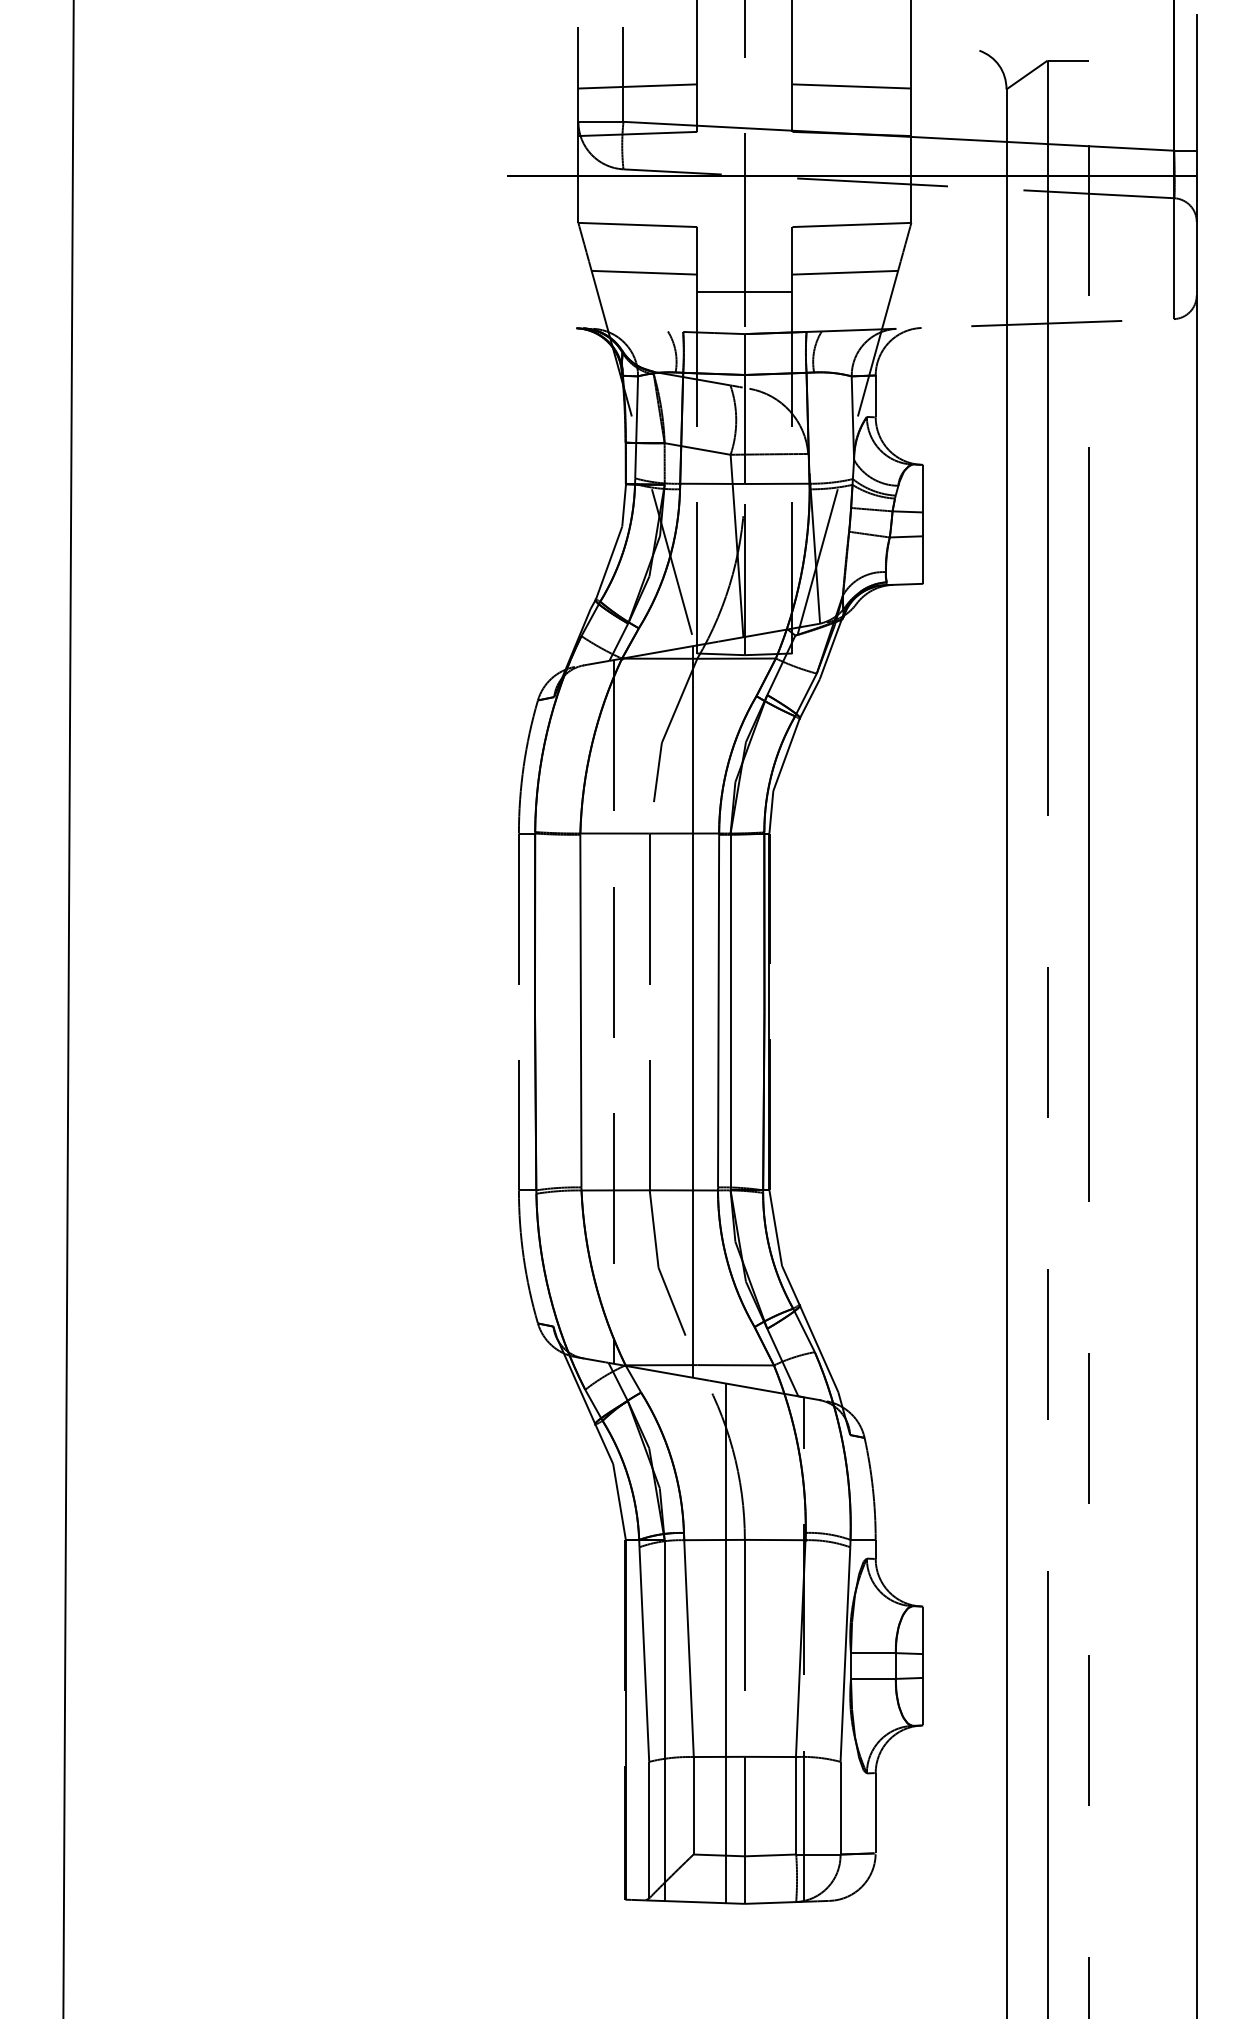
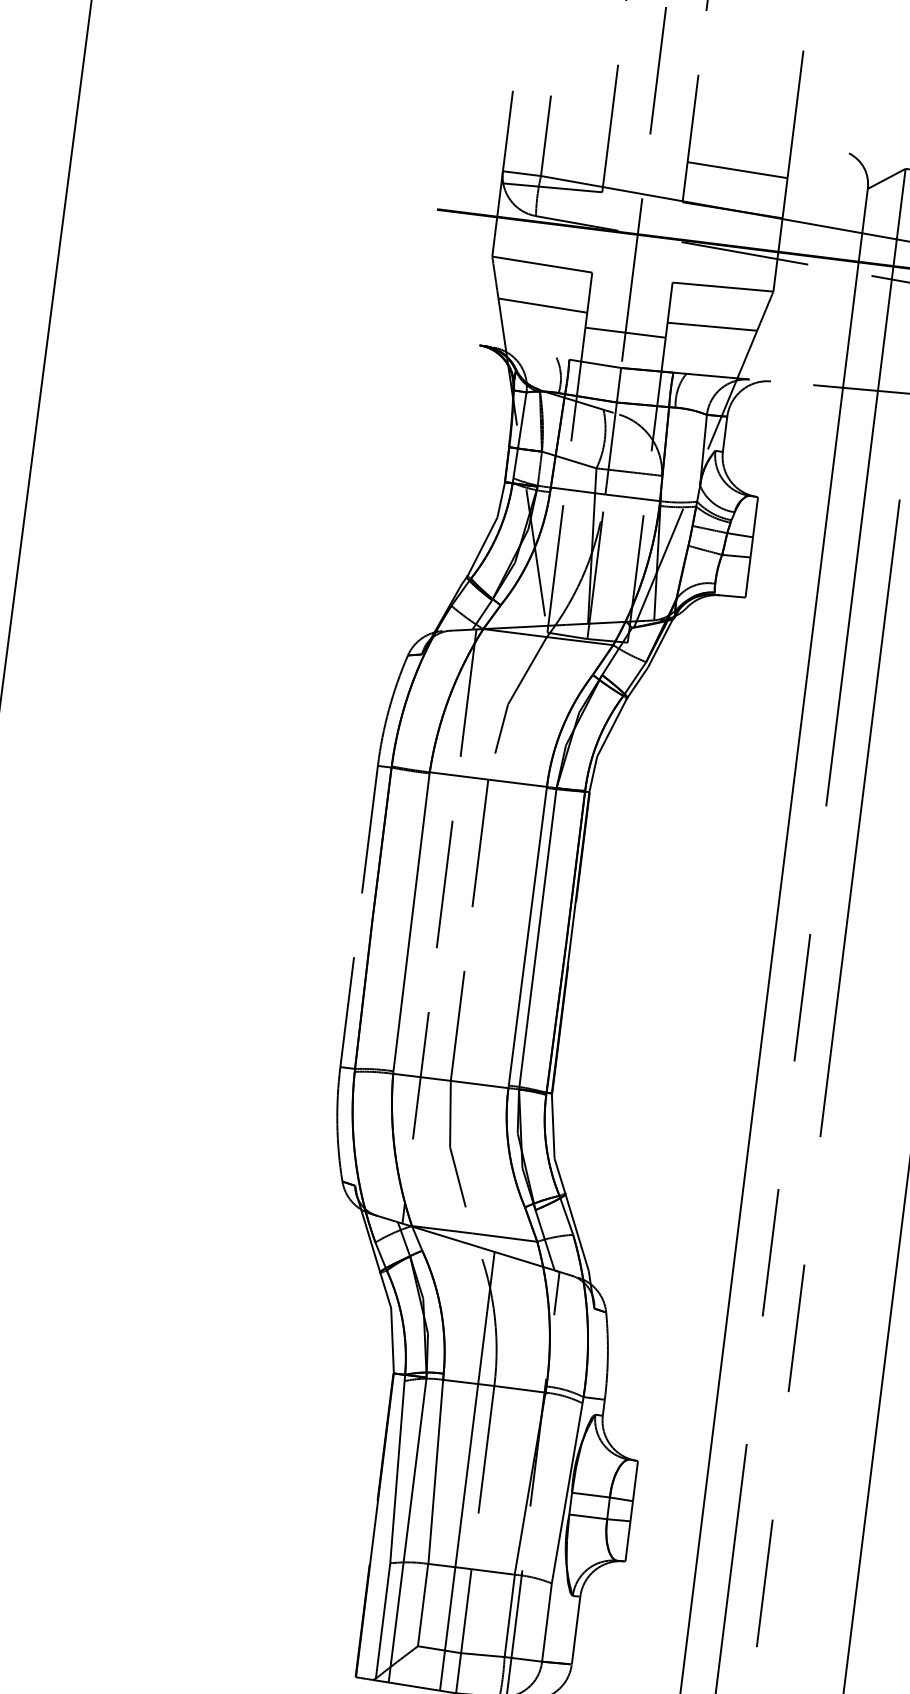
line: (637, 86) -> (556, 147), removed
line: (692, 1011) -> (505, 934), removed

